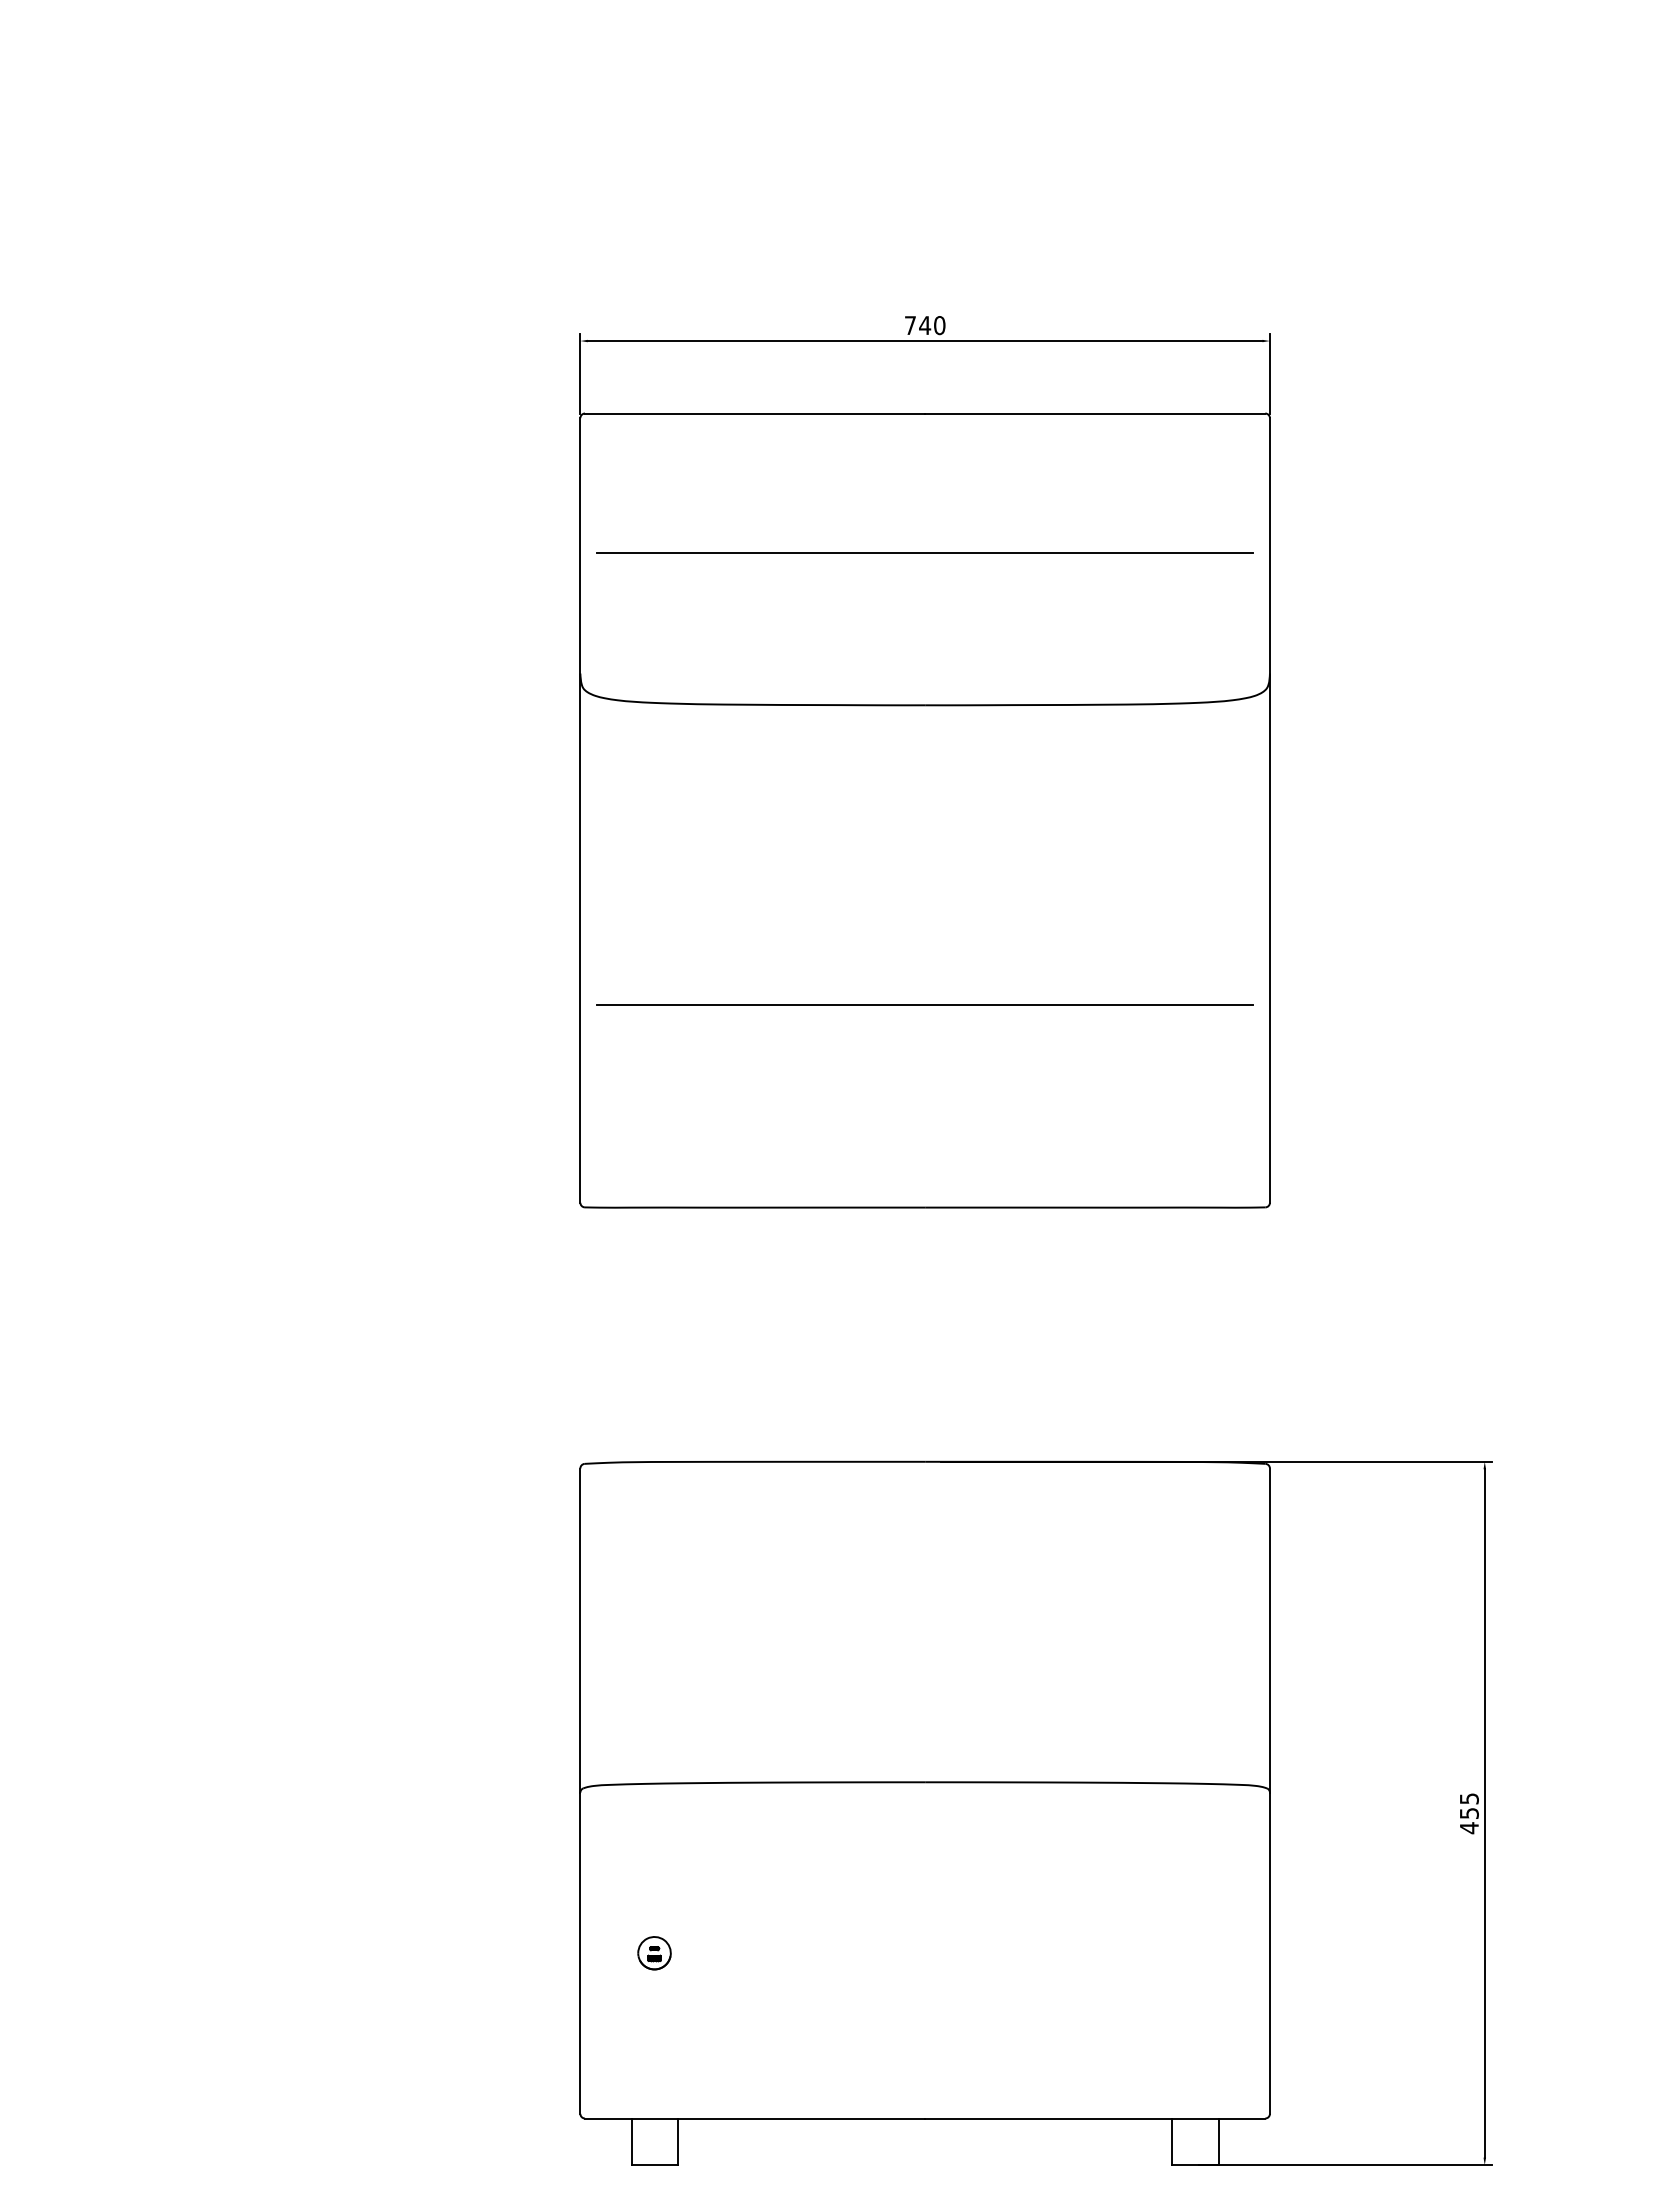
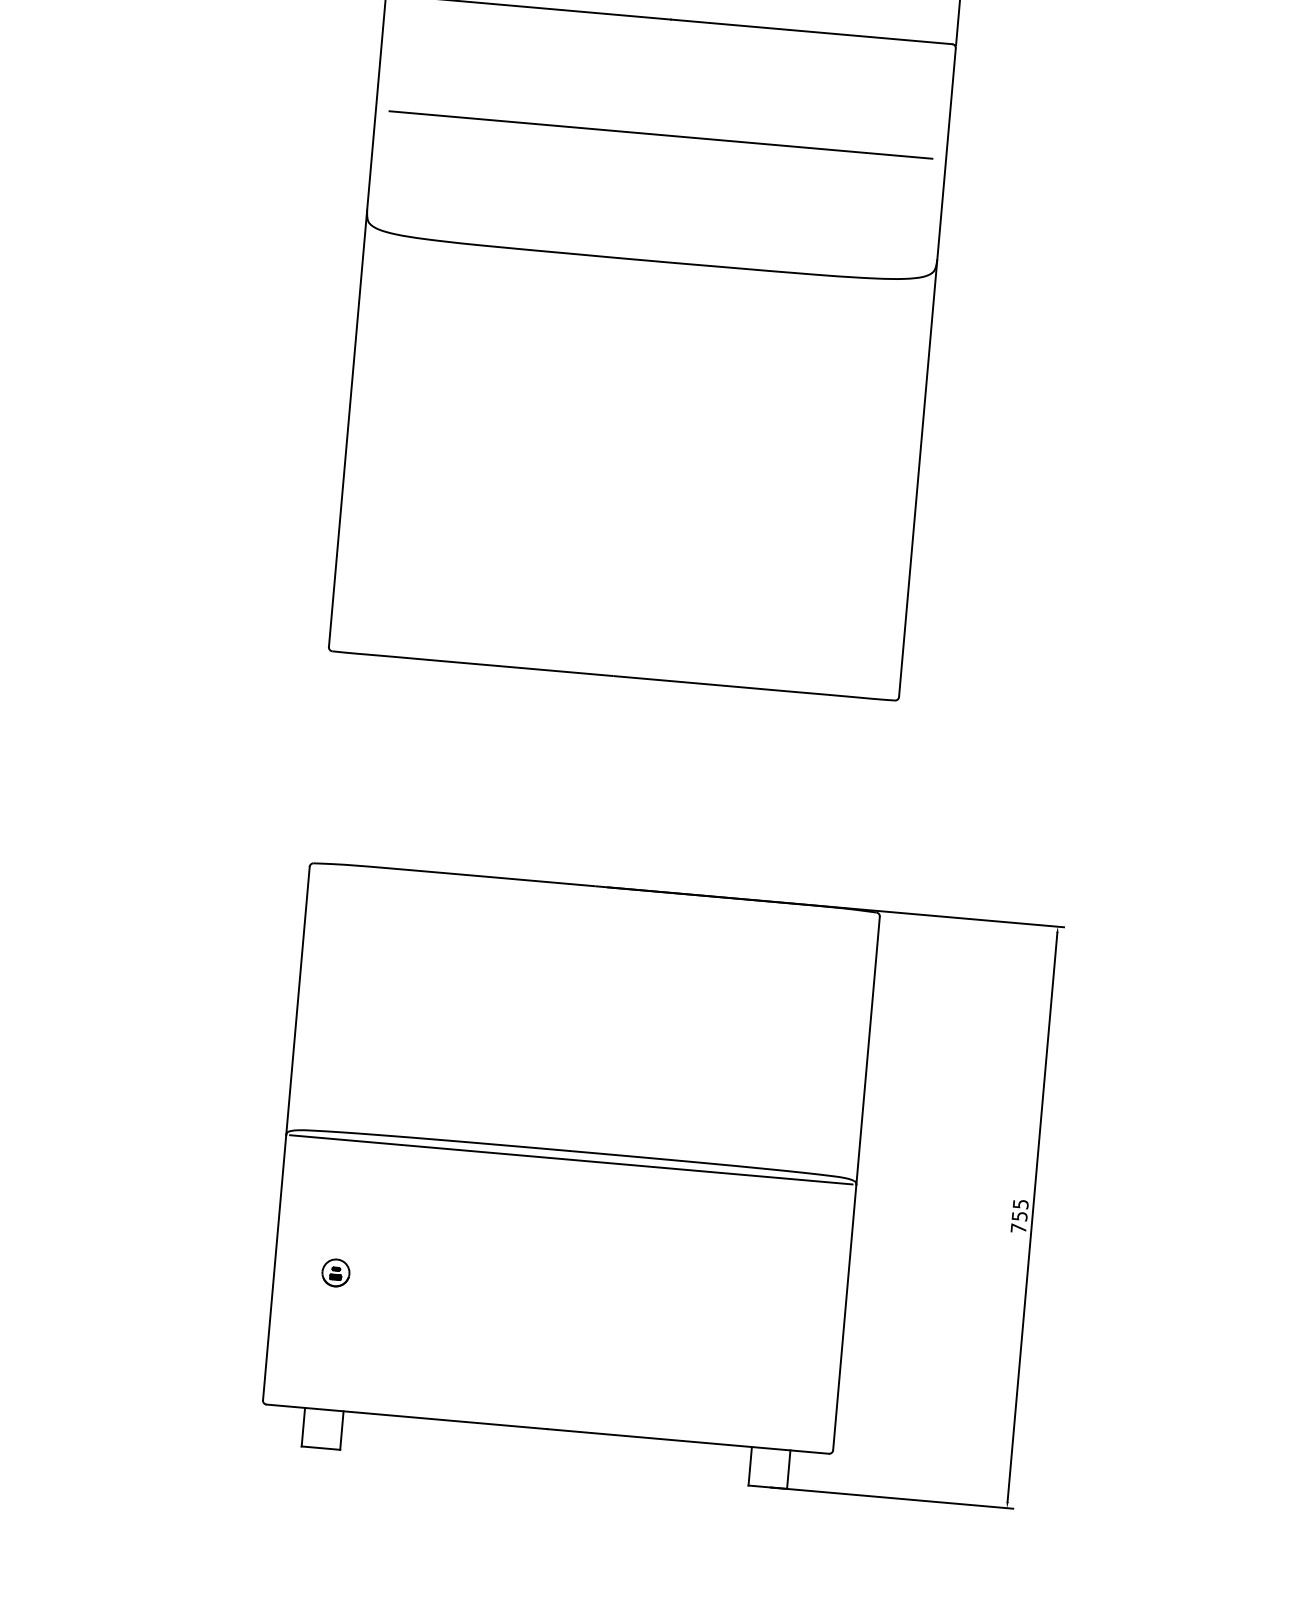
line: (924, 1004) -> (627, 508), removed
line: (925, 1792) -> (571, 1159), added
text: (1469, 1828) -> (1018, 1228), 455 -> 755

